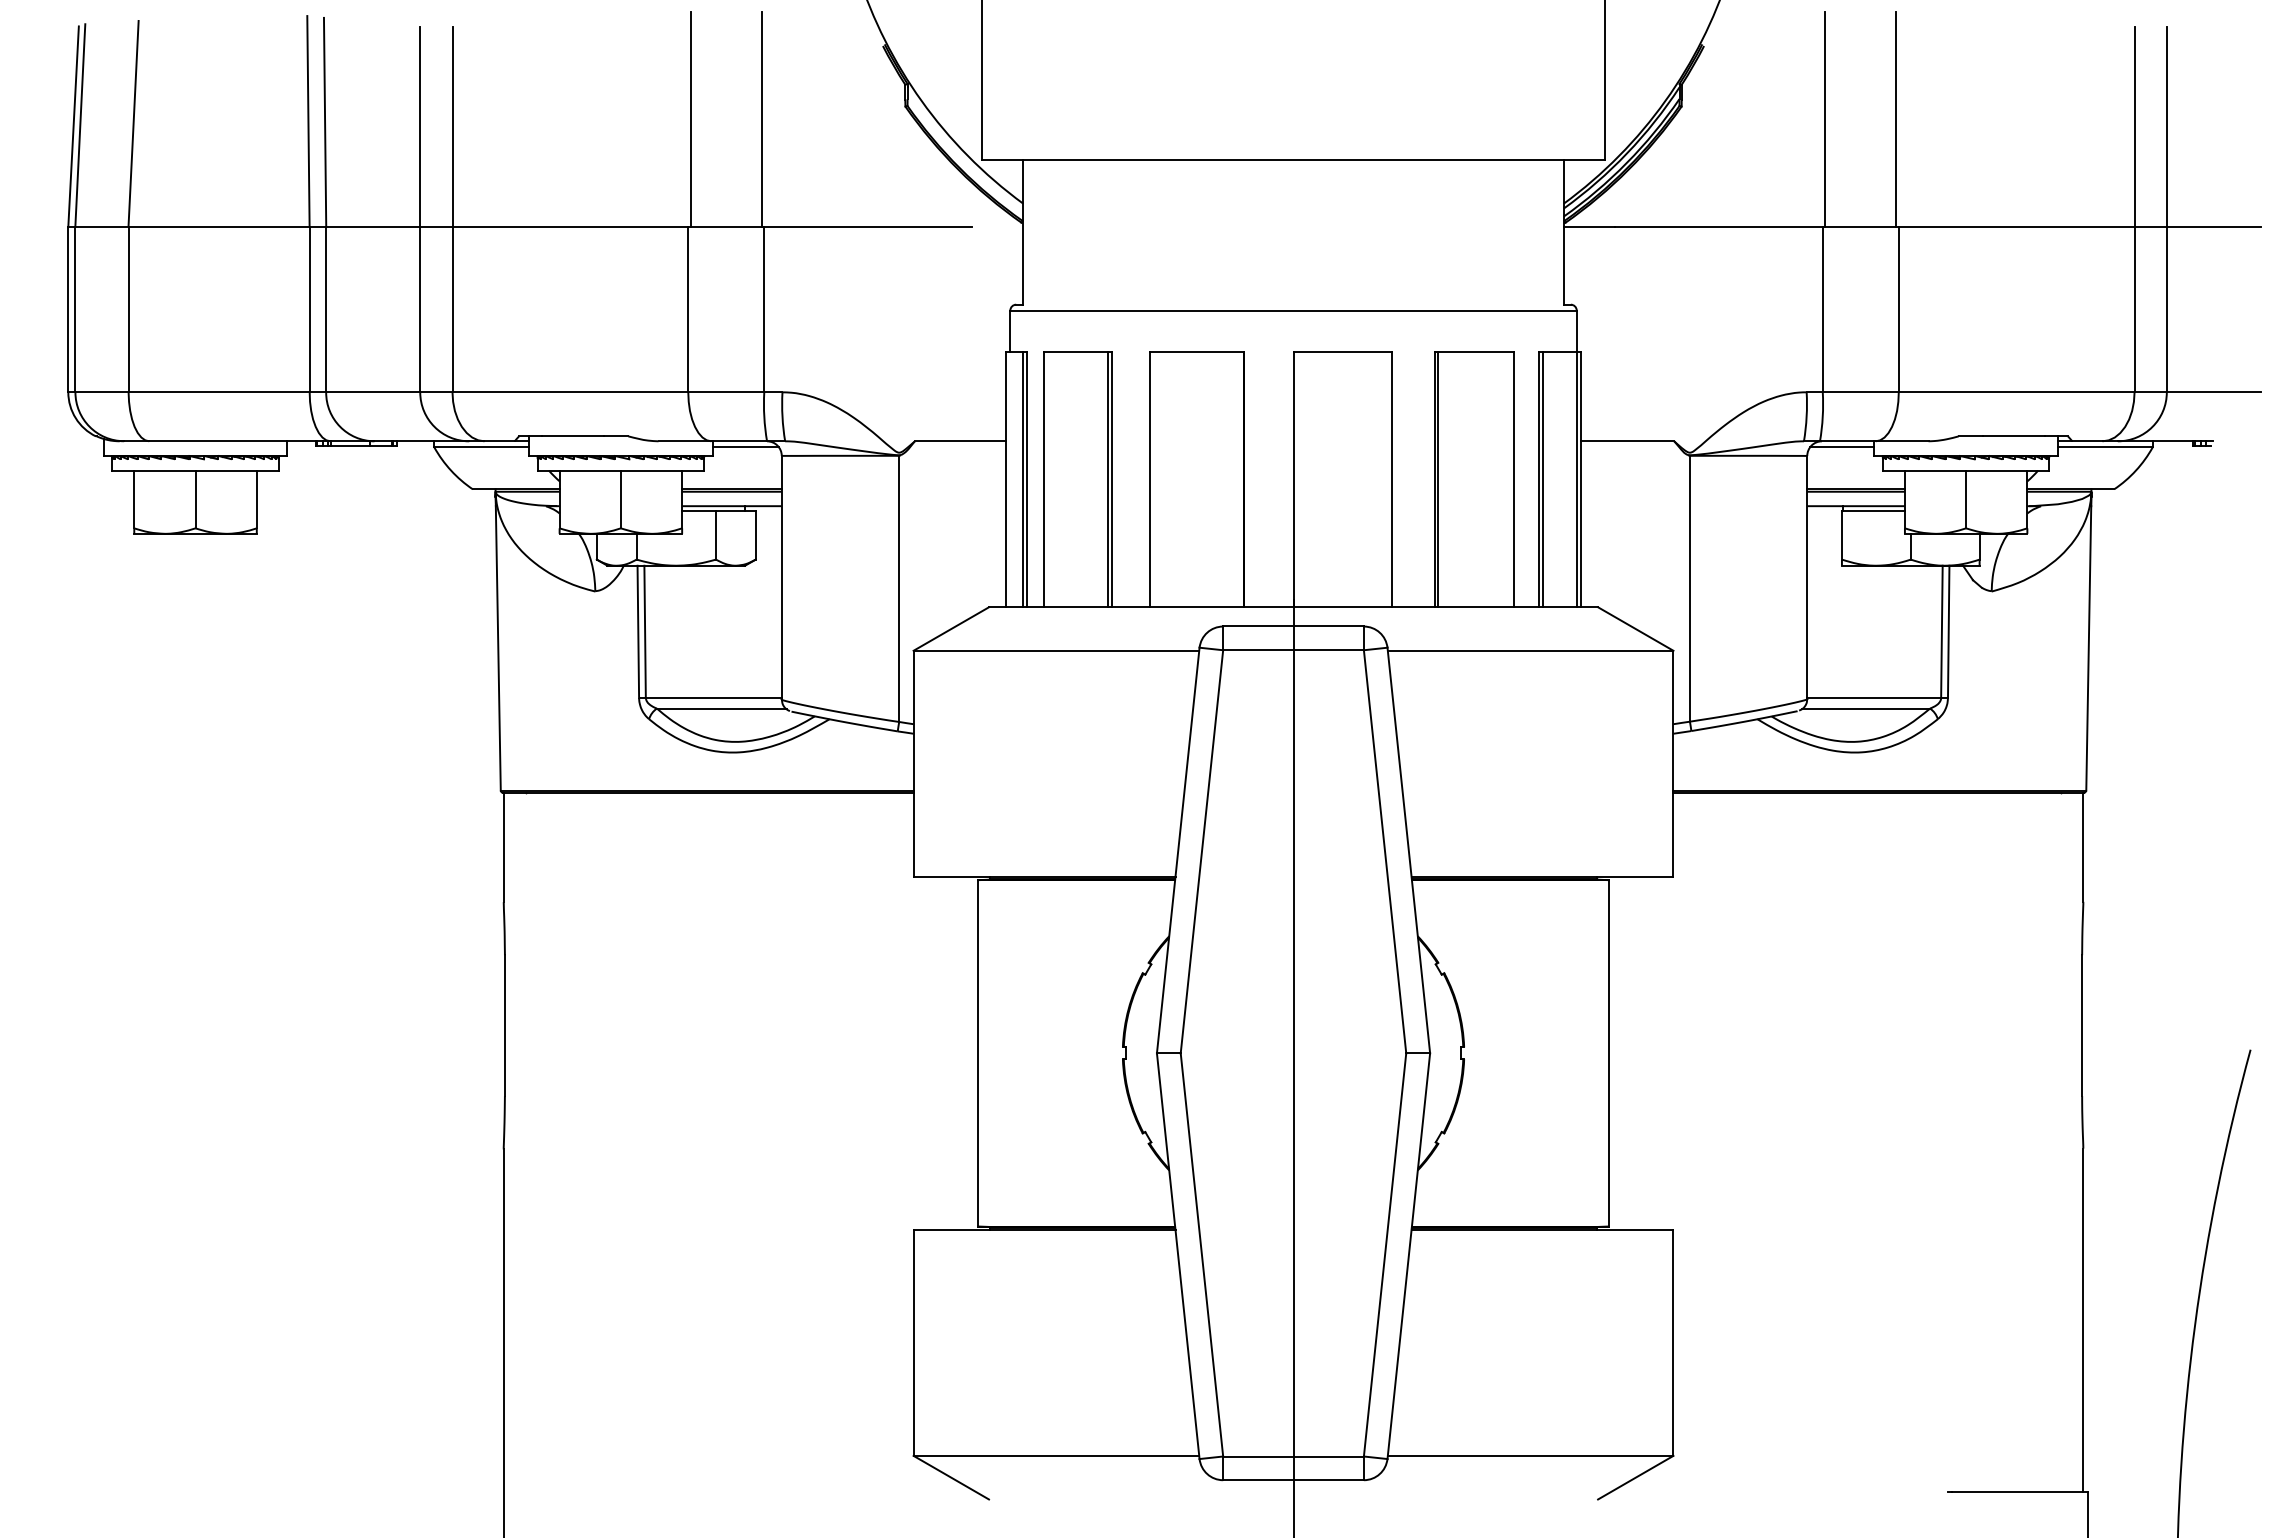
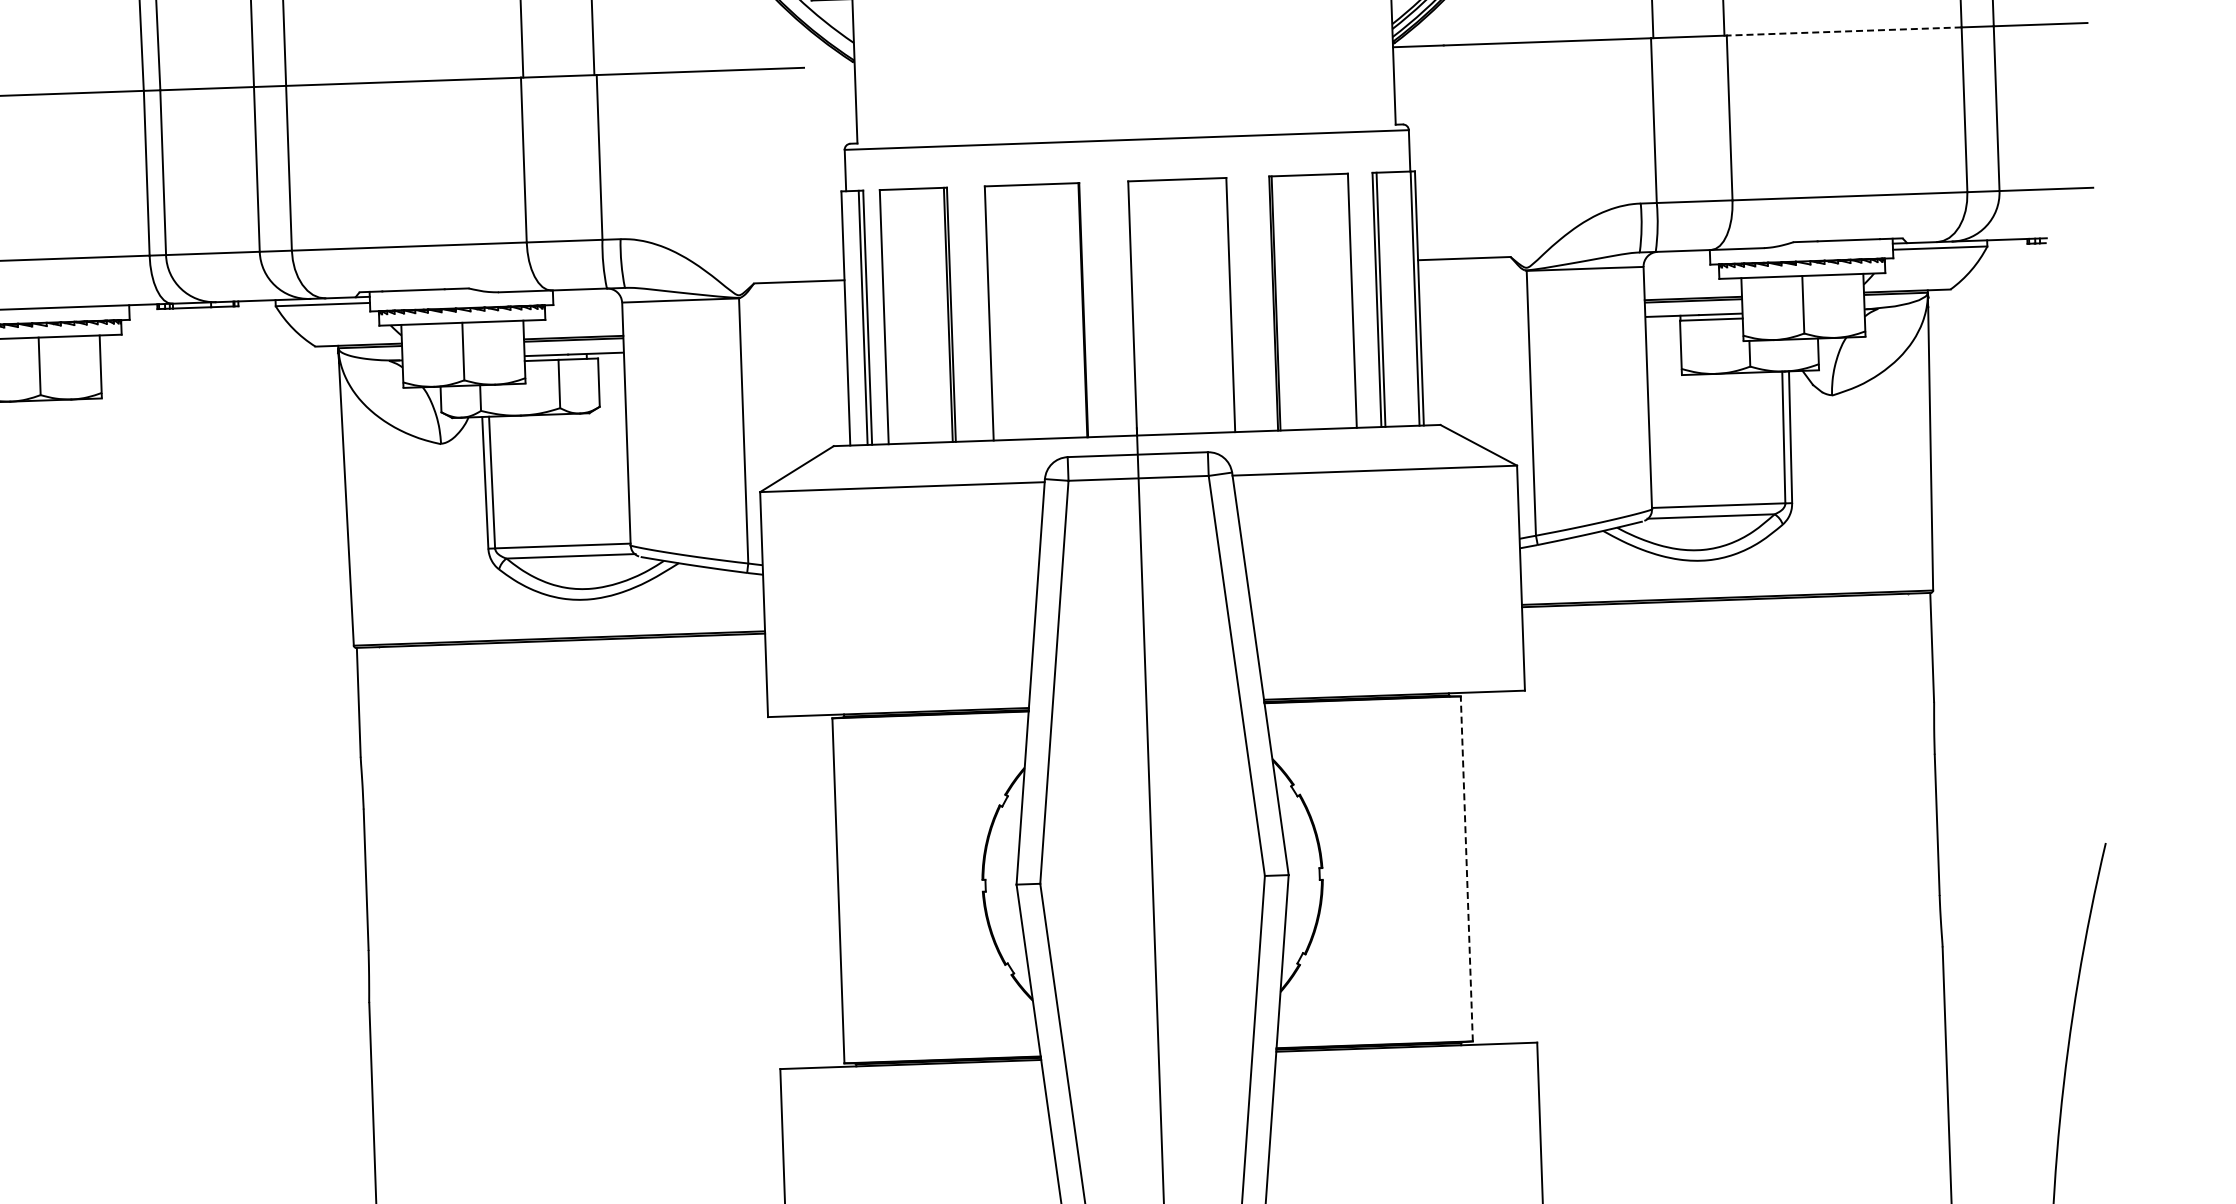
line: (2016, 226) -> (1844, 31), solid -> dashed
line: (745, 447) -> (585, 295), removed
line: (1841, 447) -> (1677, 257), removed
line: (1608, 1052) -> (1466, 868), solid -> dashed

